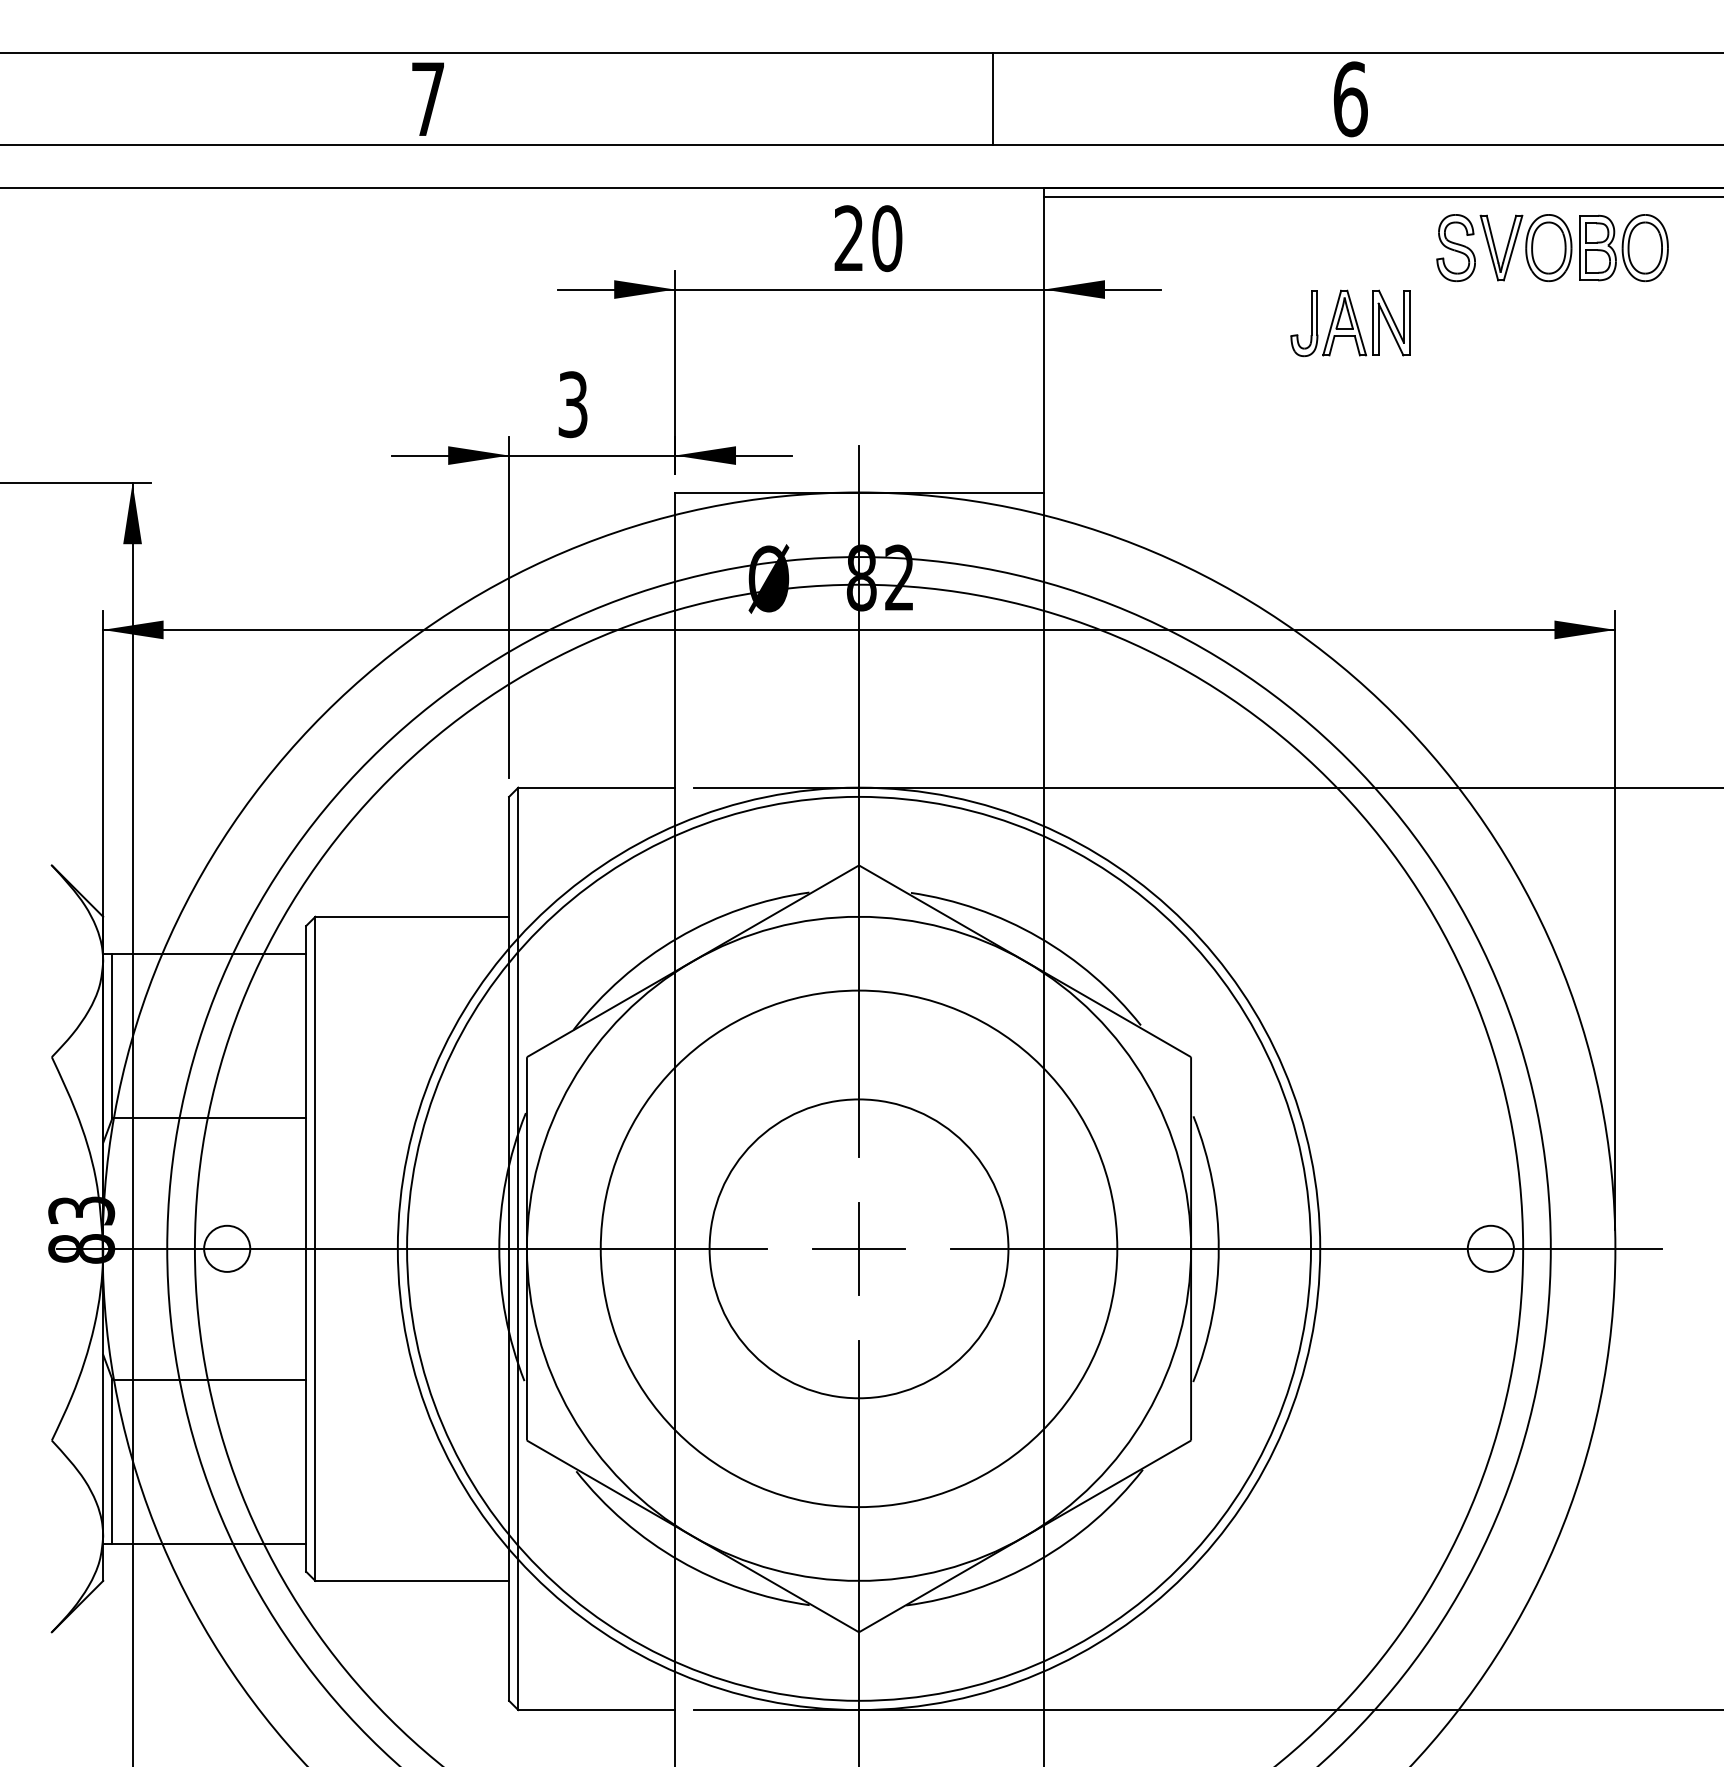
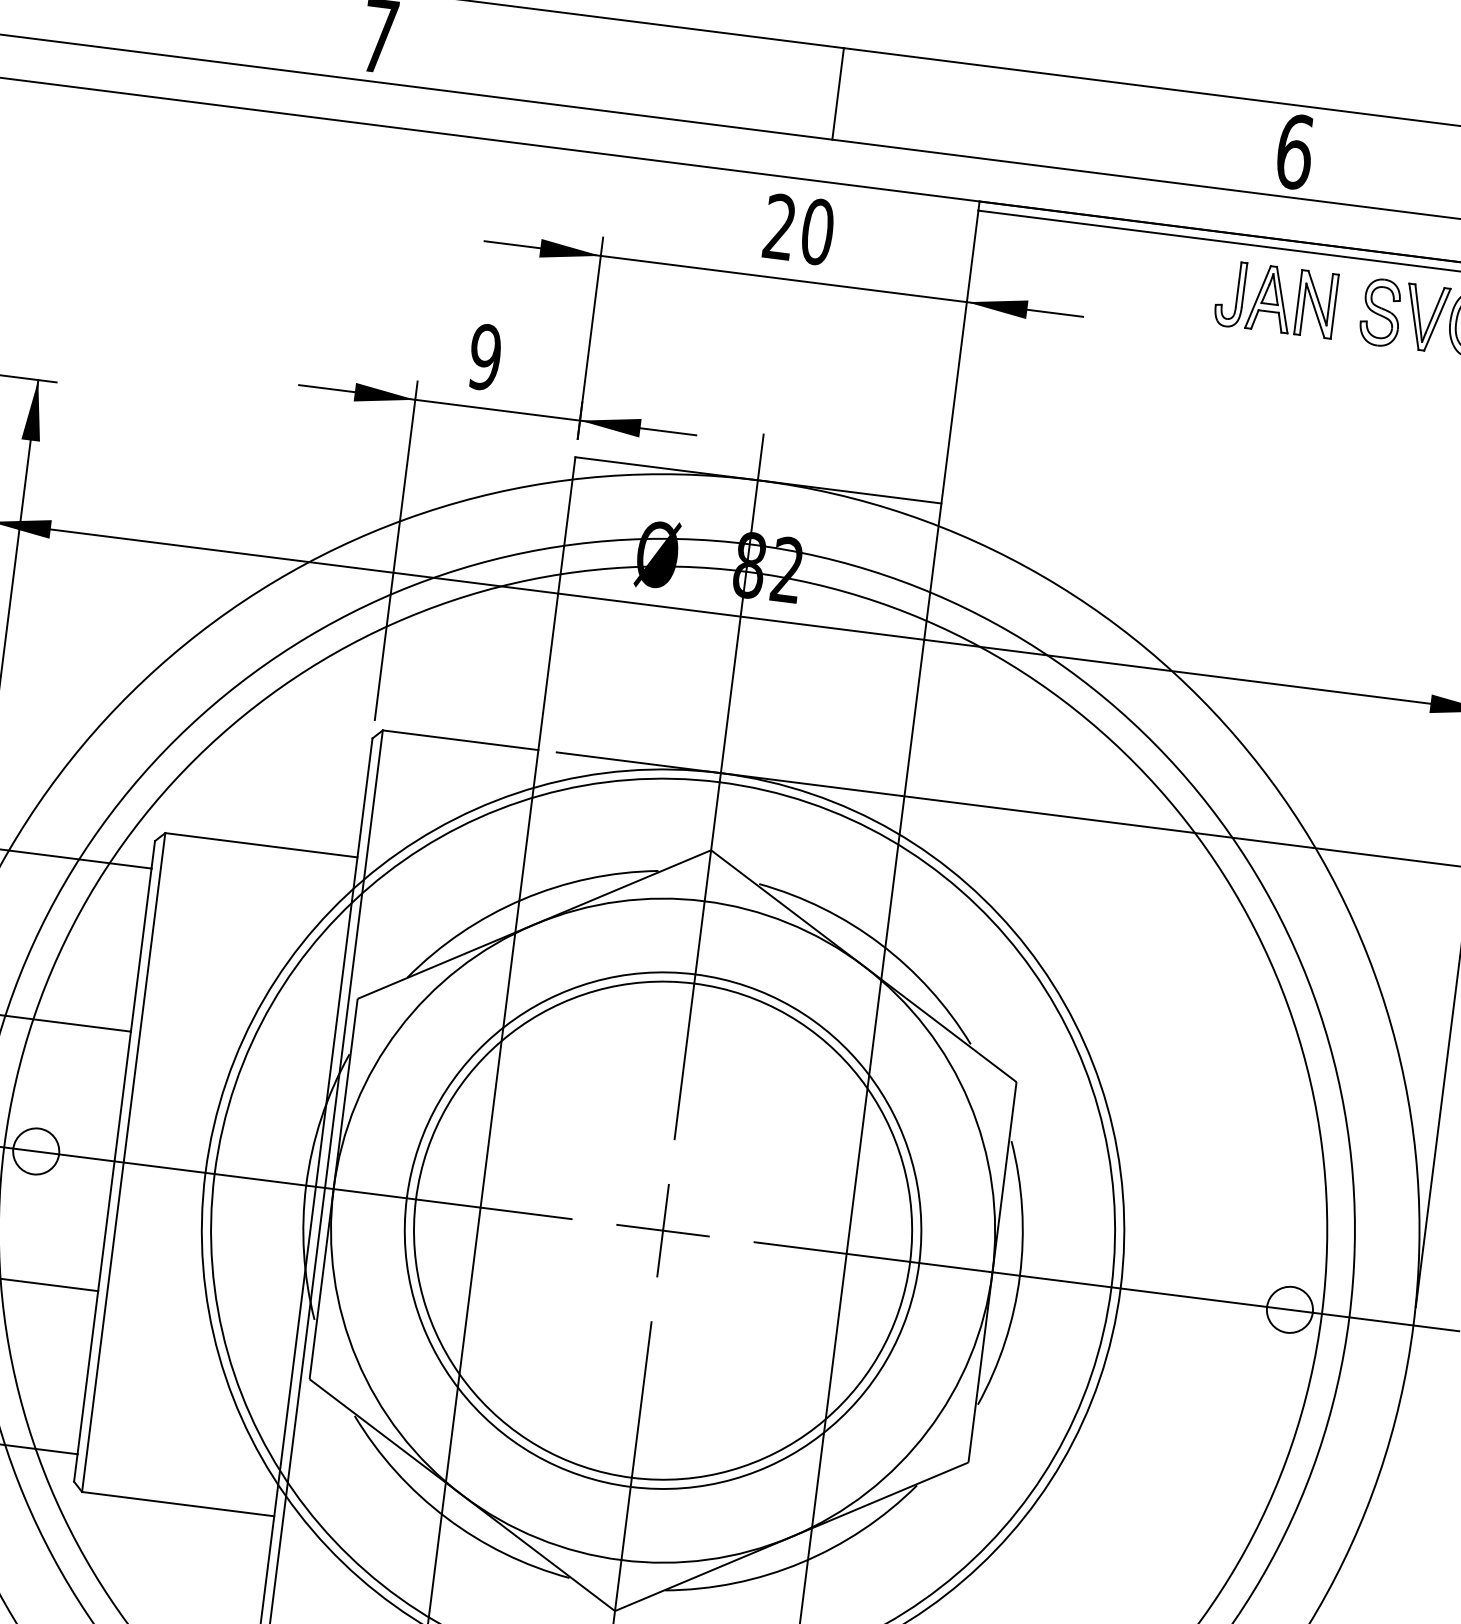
line: (993, 99) -> (838, 94), moved
part: (1350, 323) -> (1276, 299), moved
text: (572, 404) -> (484, 357), 3 -> 9
circle: (858, 1248) -> (662, 1230), size x1.67

